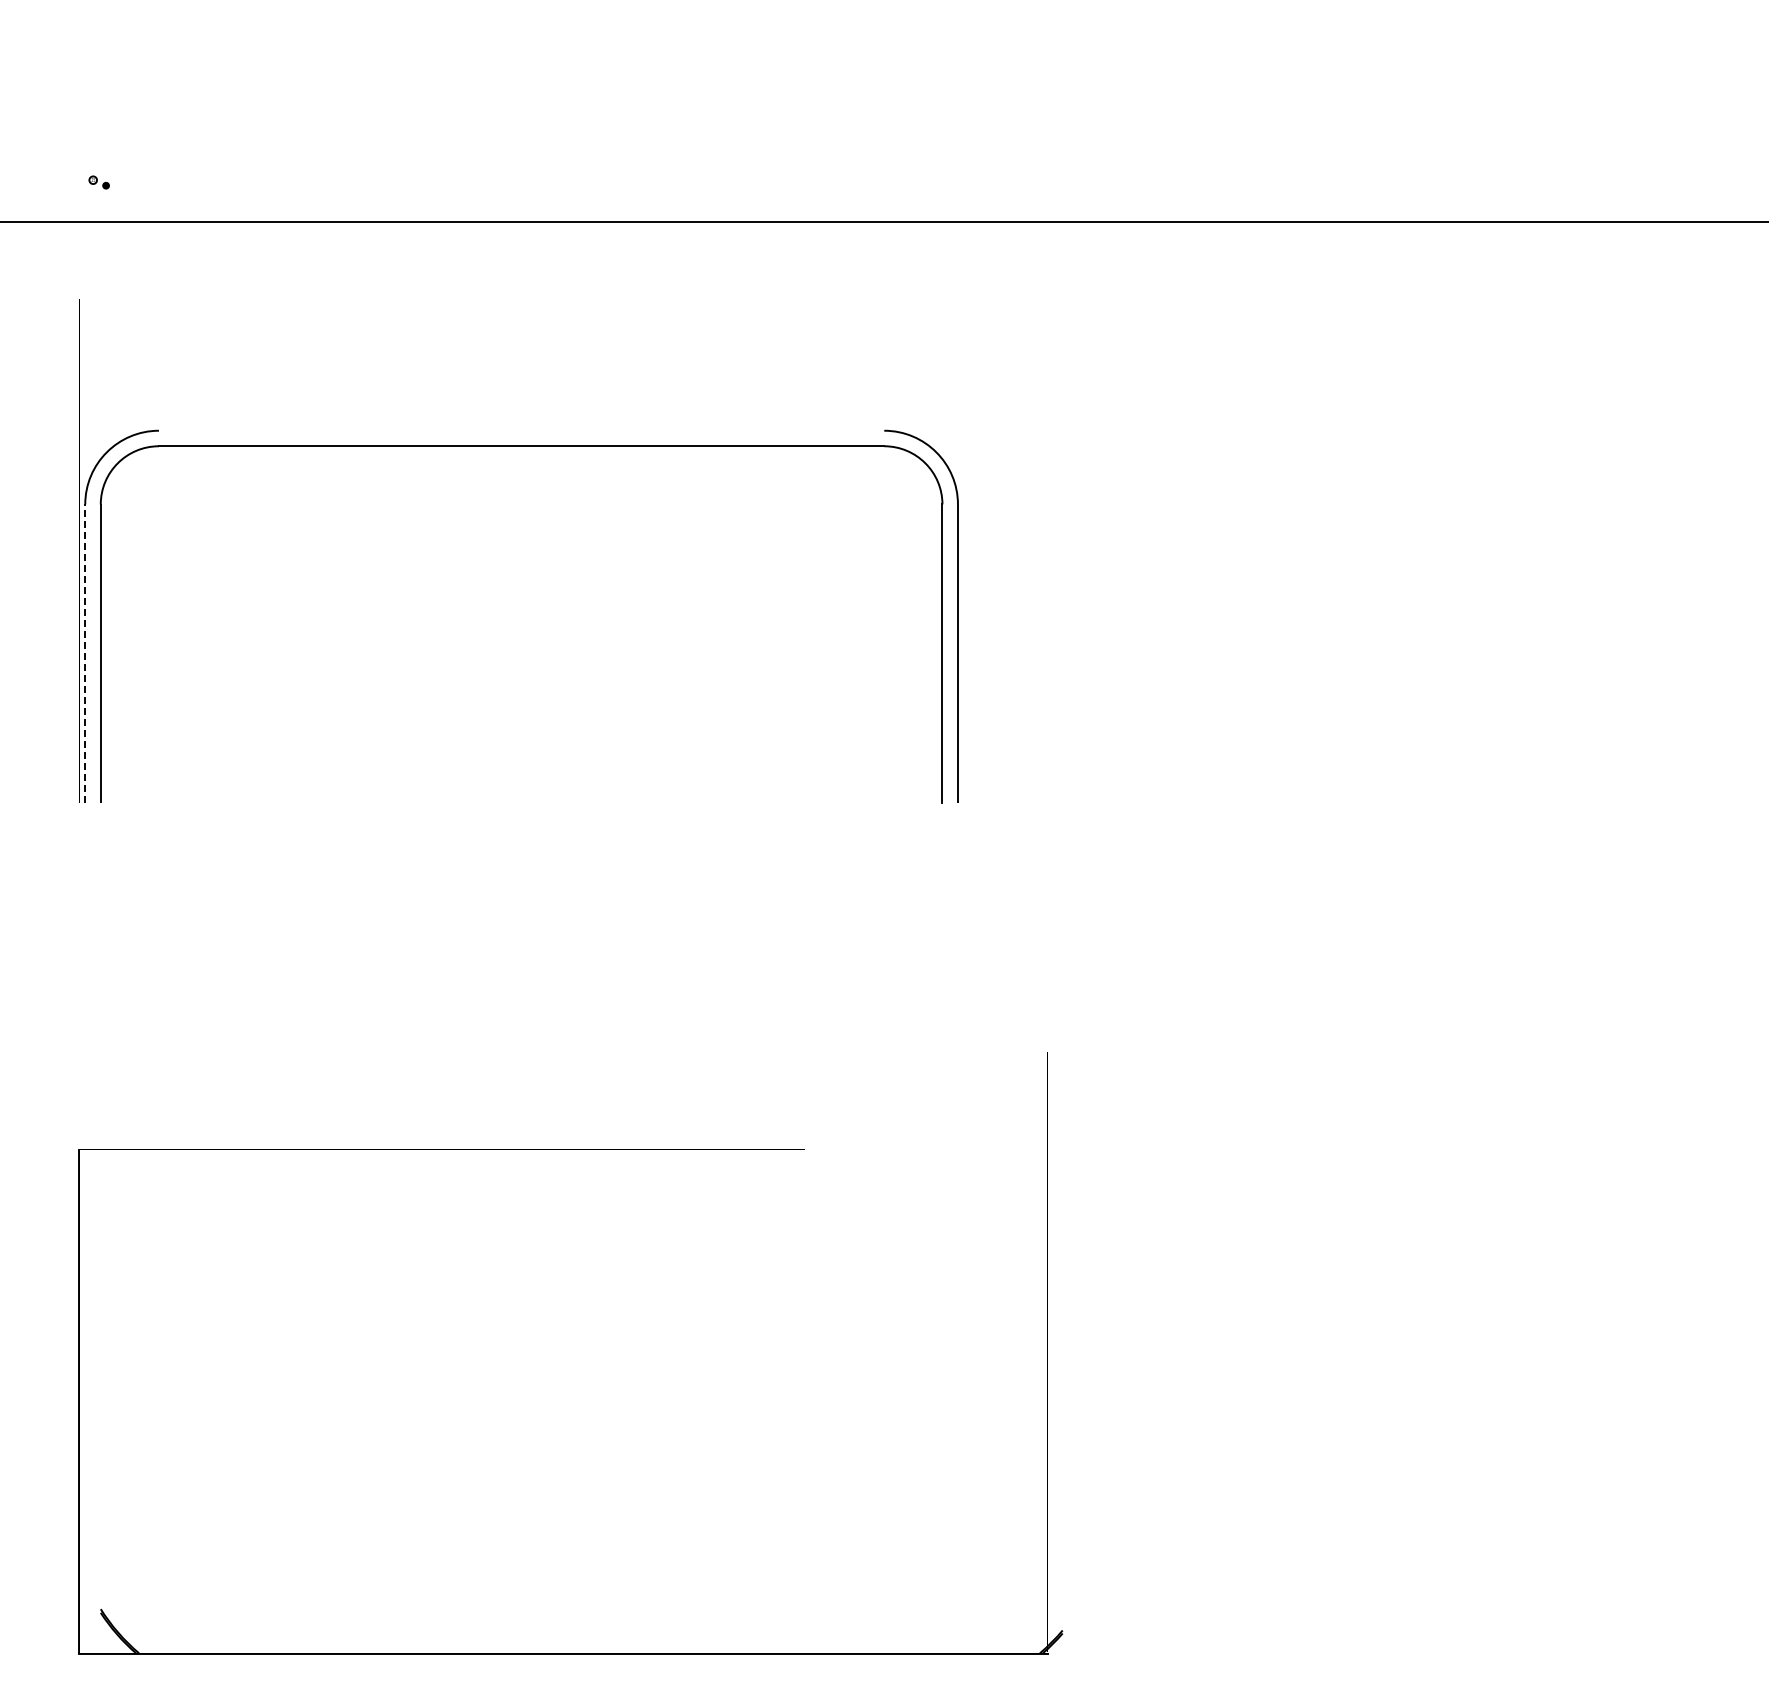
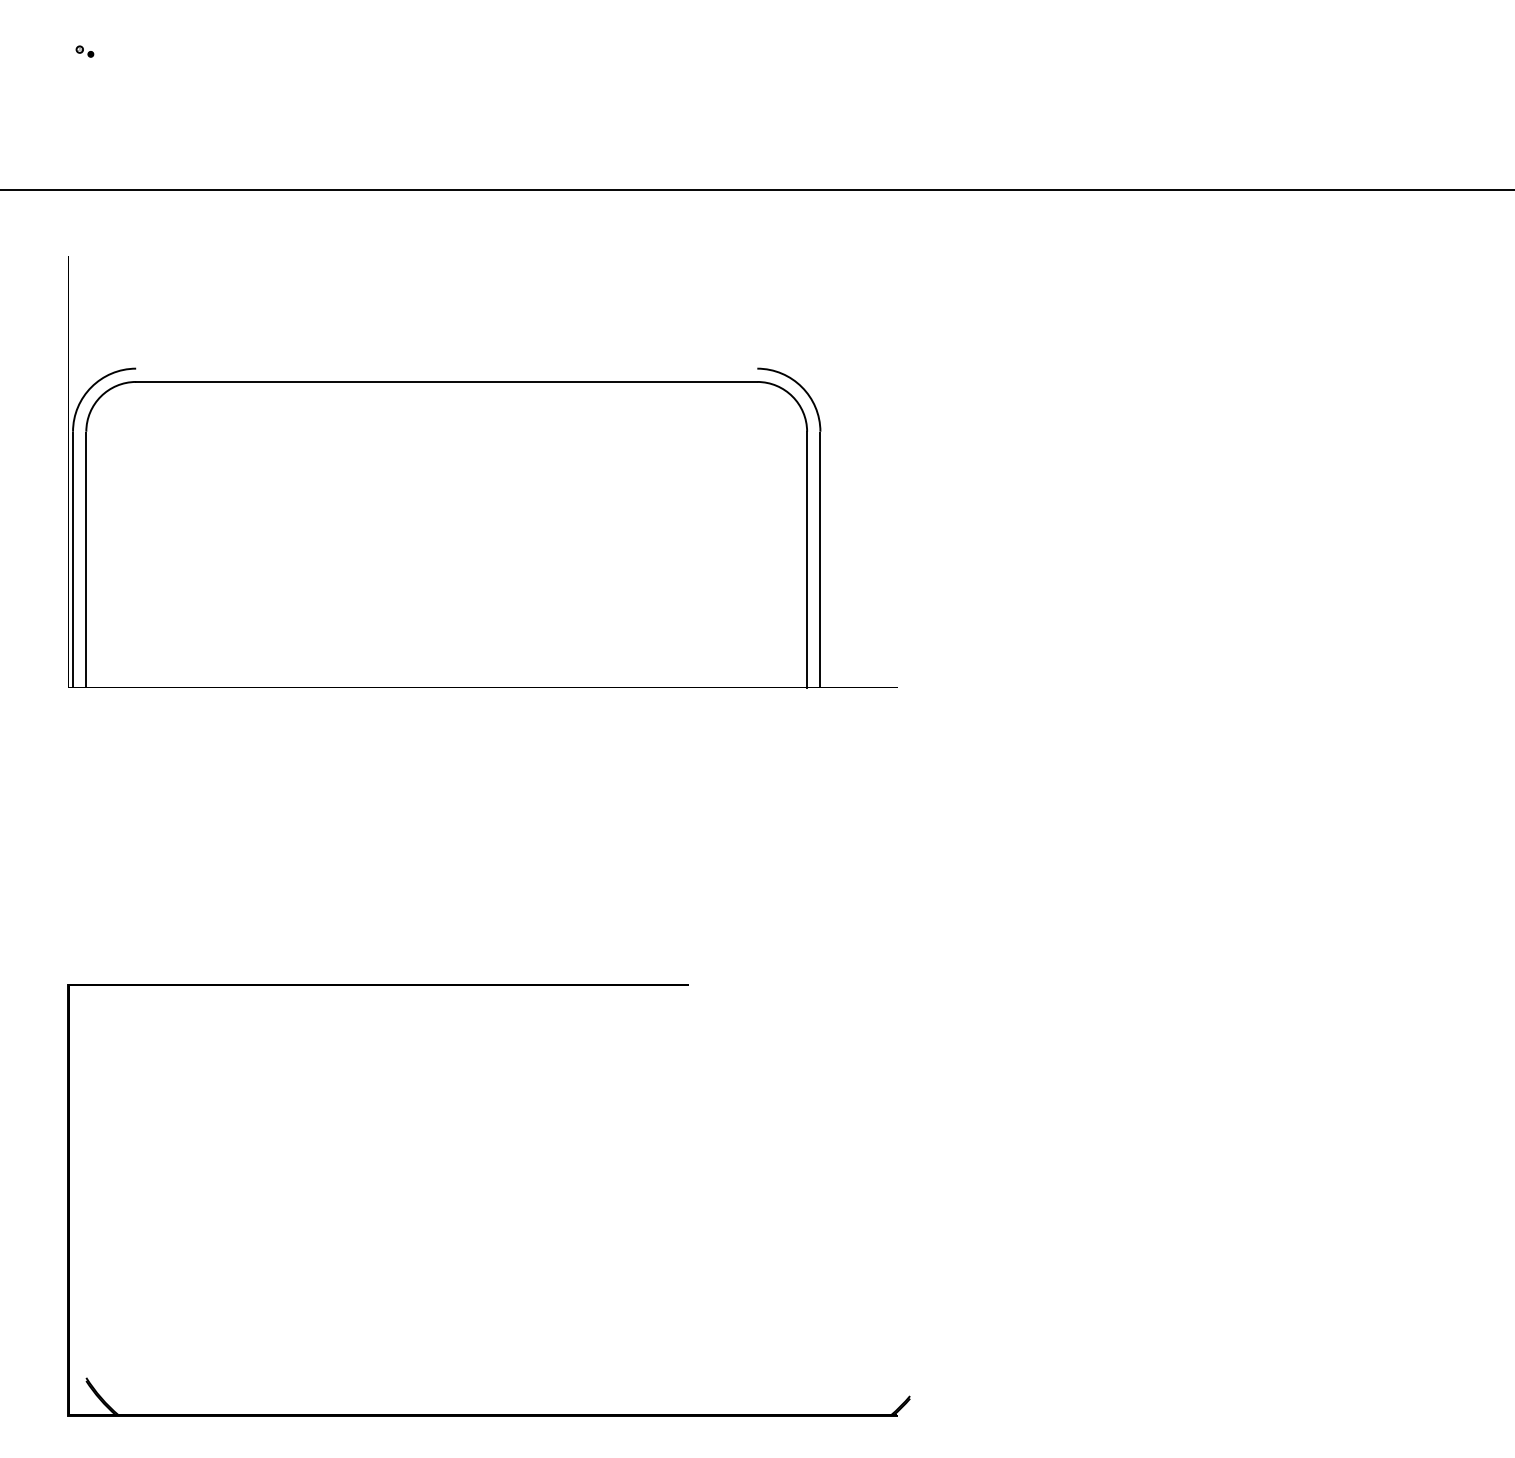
part: (98, 182) -> (84, 51), moved
line: (85, 653) -> (73, 559), dashed -> solid

